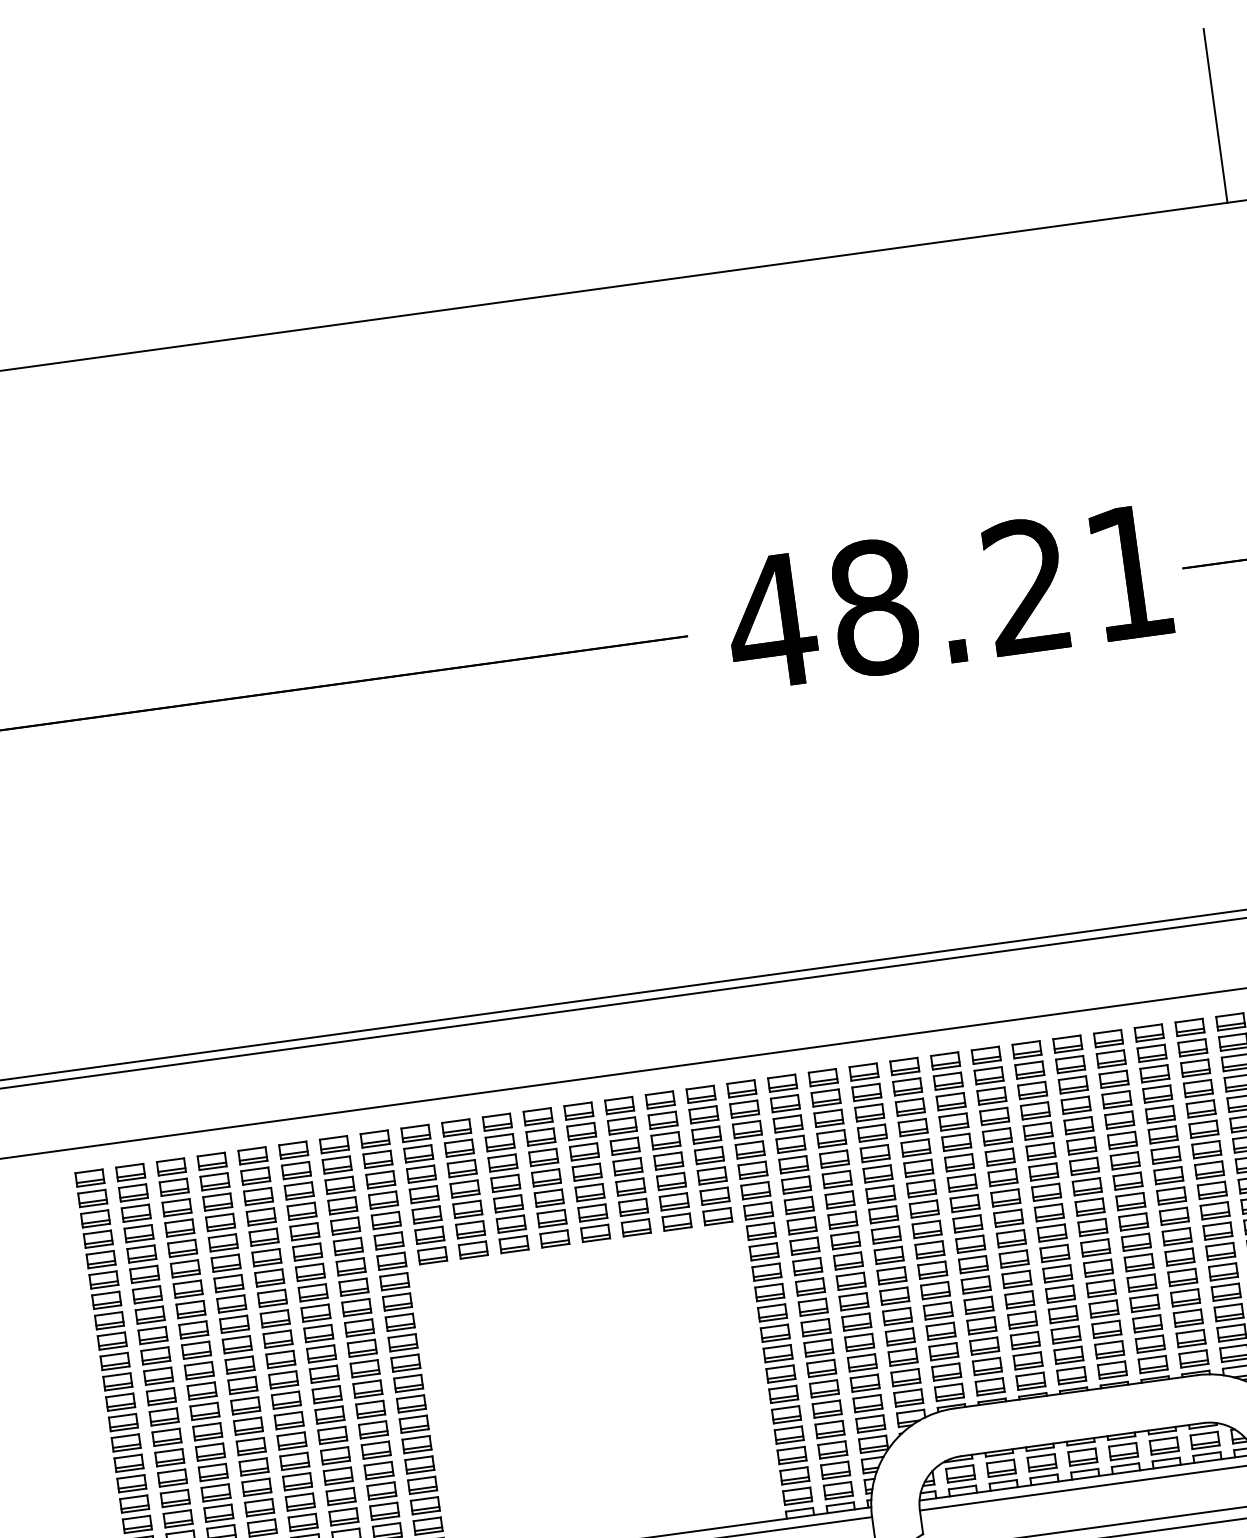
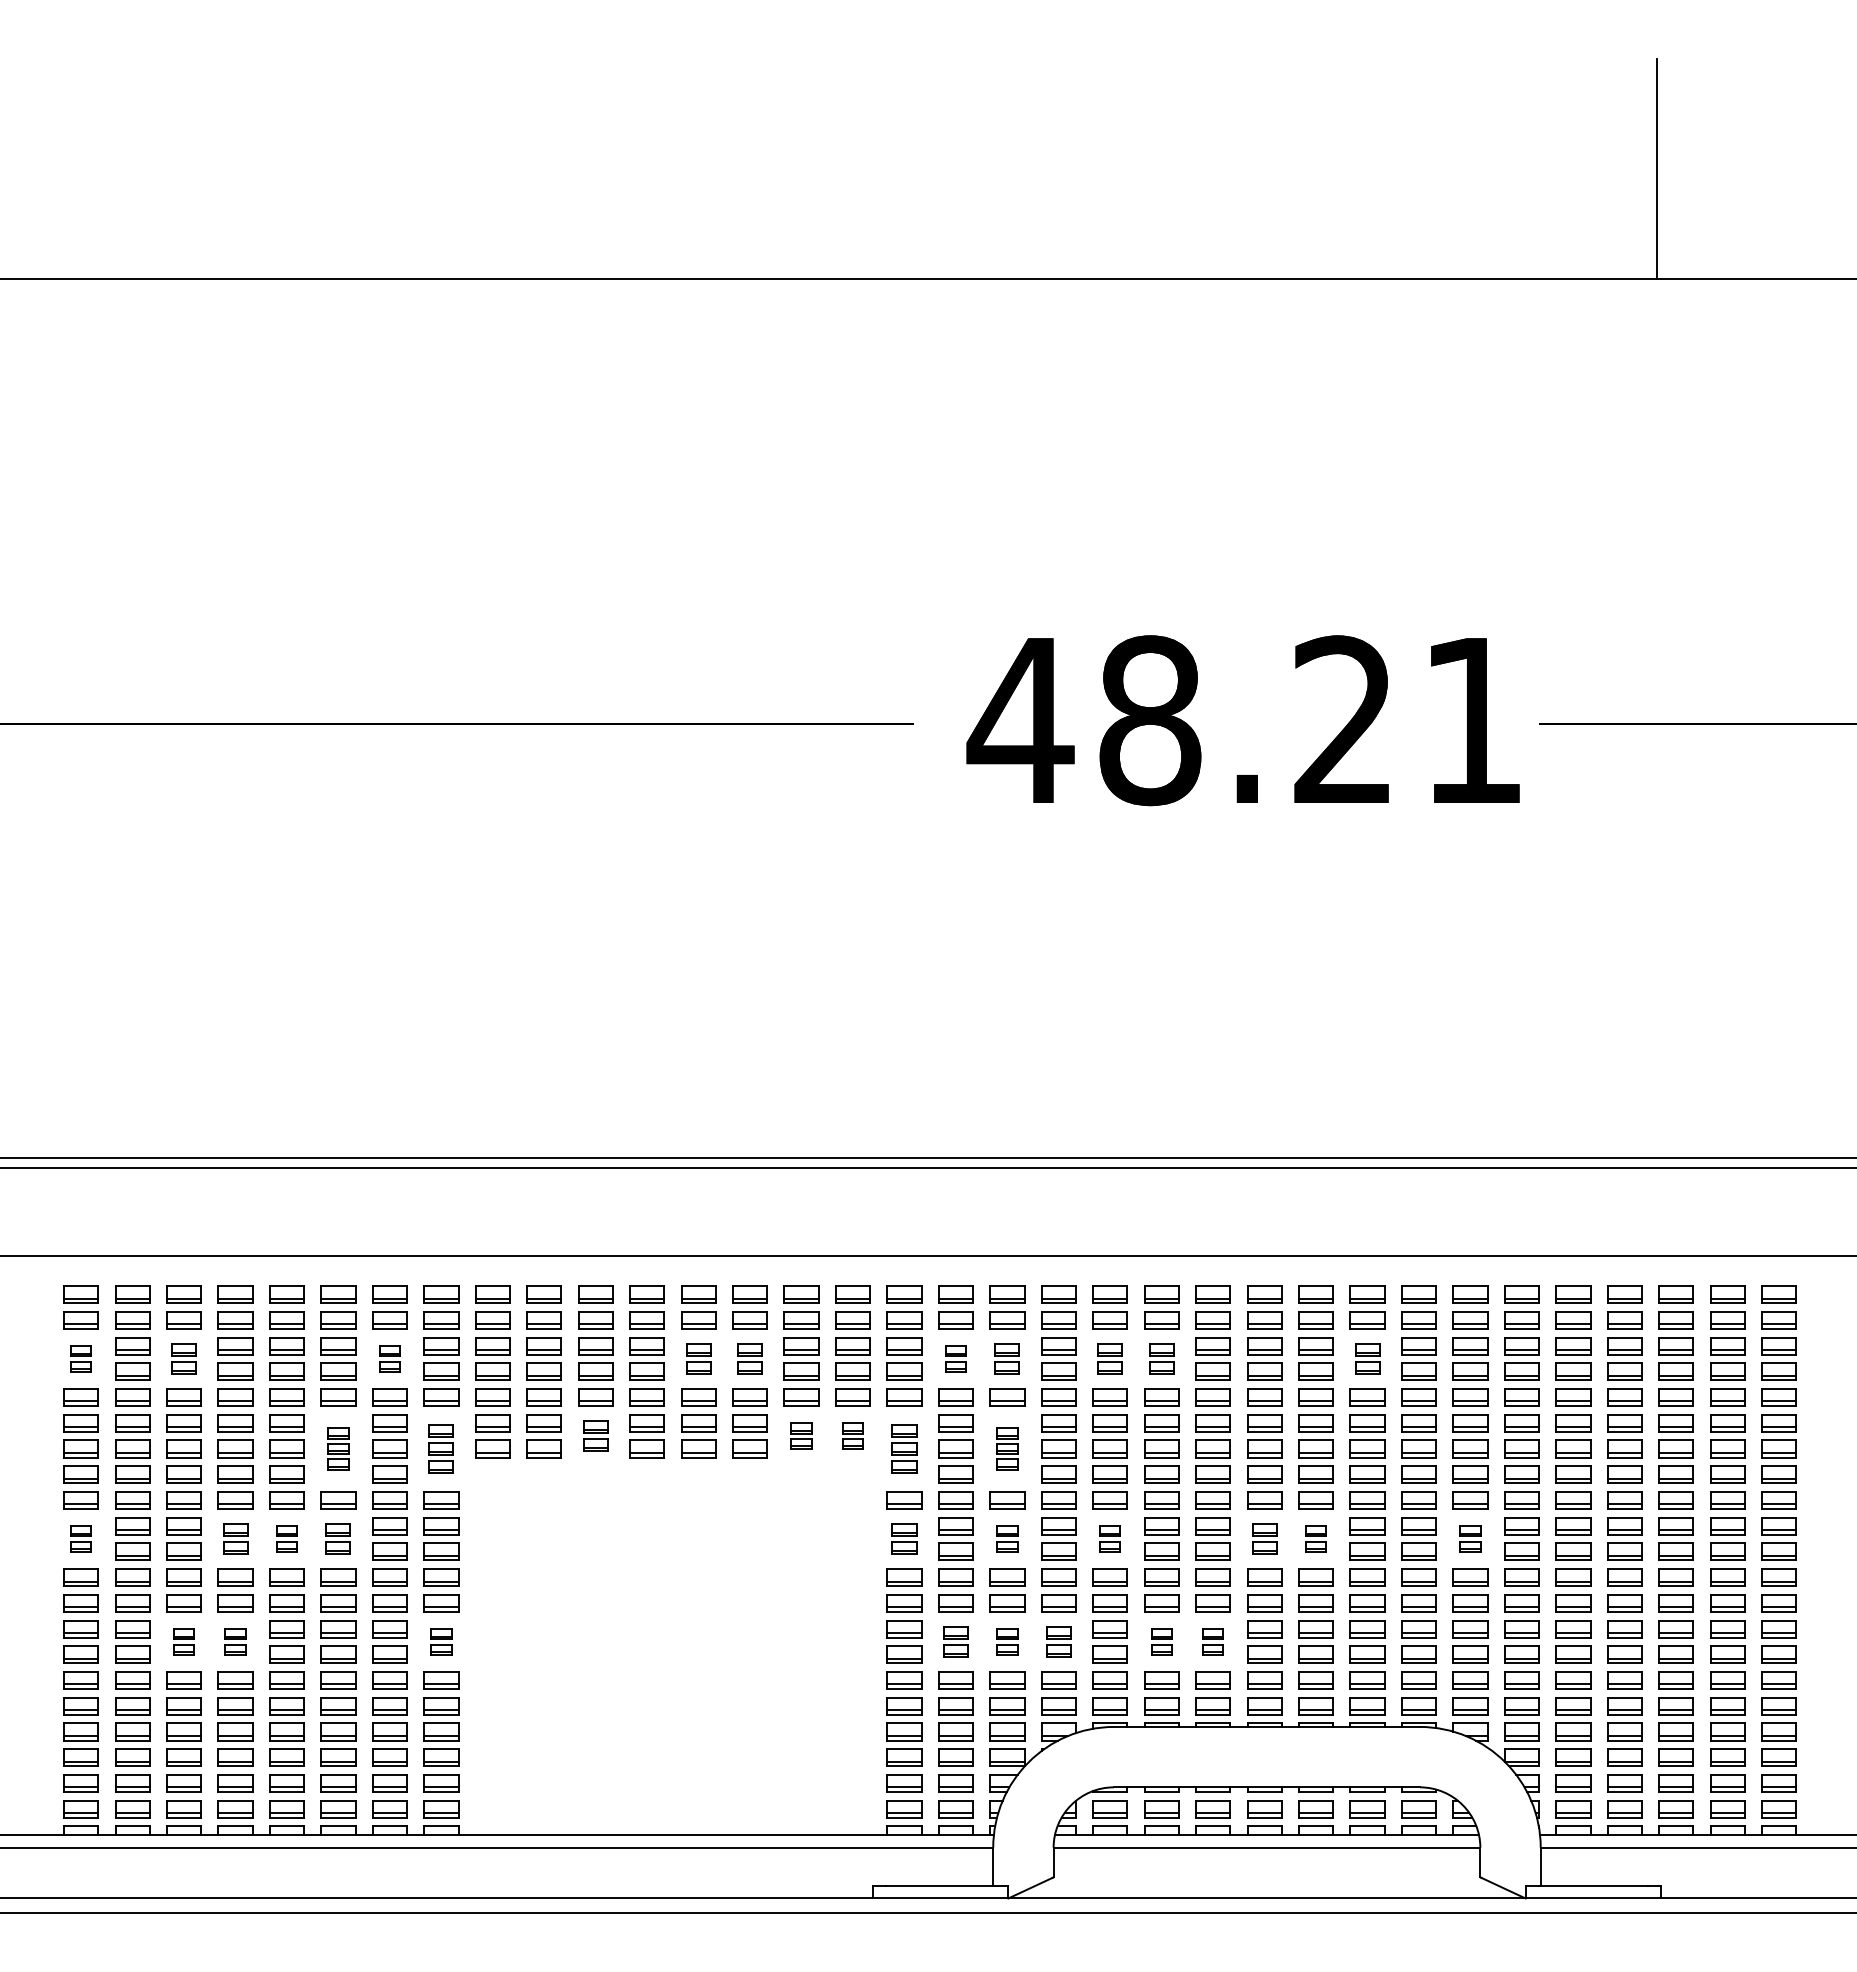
part: (1115, 1089) -> (1367, 1358), size x0.7
part: (952, 1111) -> (1161, 1358), size x0.7
part: (911, 1117) -> (1109, 1358), size x0.7
part: (830, 1128) -> (1007, 1358), size x0.7
part: (789, 1133) -> (955, 1358), size x0.6
part: (626, 1156) -> (749, 1358), size x0.7
part: (585, 1161) -> (698, 1358), size x0.7
part: (341, 1195) -> (389, 1358), size x0.6
part: (840, 1199) -> (1007, 1448), size x0.6
part: (716, 1206) -> (852, 1436), size x0.6
part: (758, 1210) -> (904, 1448), size x0.7
part: (675, 1212) -> (801, 1436), size x0.6
part: (177, 1217) -> (183, 1358), size x0.7
part: (1216, 1220) -> (1470, 1538), size x0.6
part: (96, 1228) -> (80, 1358), size x0.6
part: (512, 1234) -> (595, 1436), size x0.7
part: (1093, 1237) -> (1315, 1538), size x0.6
part: (1053, 1242) -> (1264, 1538), size x0.7
part: (930, 1259) -> (1109, 1538), size x0.6
part: (391, 1260) -> (441, 1448), size x0.7
part: (849, 1270) -> (1007, 1538), size x0.6
part: (310, 1272) -> (338, 1448), size x0.6
part: (768, 1281) -> (904, 1538), size x0.7
part: (1023, 1330) -> (1212, 1641), size x0.6
part: (982, 1335) -> (1161, 1641), size x0.6
part: (320, 1343) -> (338, 1538), size x0.7
part: (901, 1346) -> (1058, 1641), size x0.7
part: (278, 1348) -> (286, 1538), size x0.6
part: (861, 1352) -> (1007, 1641), size x0.6
part: (238, 1354) -> (235, 1538), size x0.7
part: (819, 1357) -> (955, 1641), size x0.7
part: (115, 1371) -> (80, 1538), size x0.6
part: (412, 1413) -> (441, 1641), size x0.6
part: (249, 1436) -> (235, 1641), size x0.6
part: (208, 1441) -> (183, 1641), size x0.6

